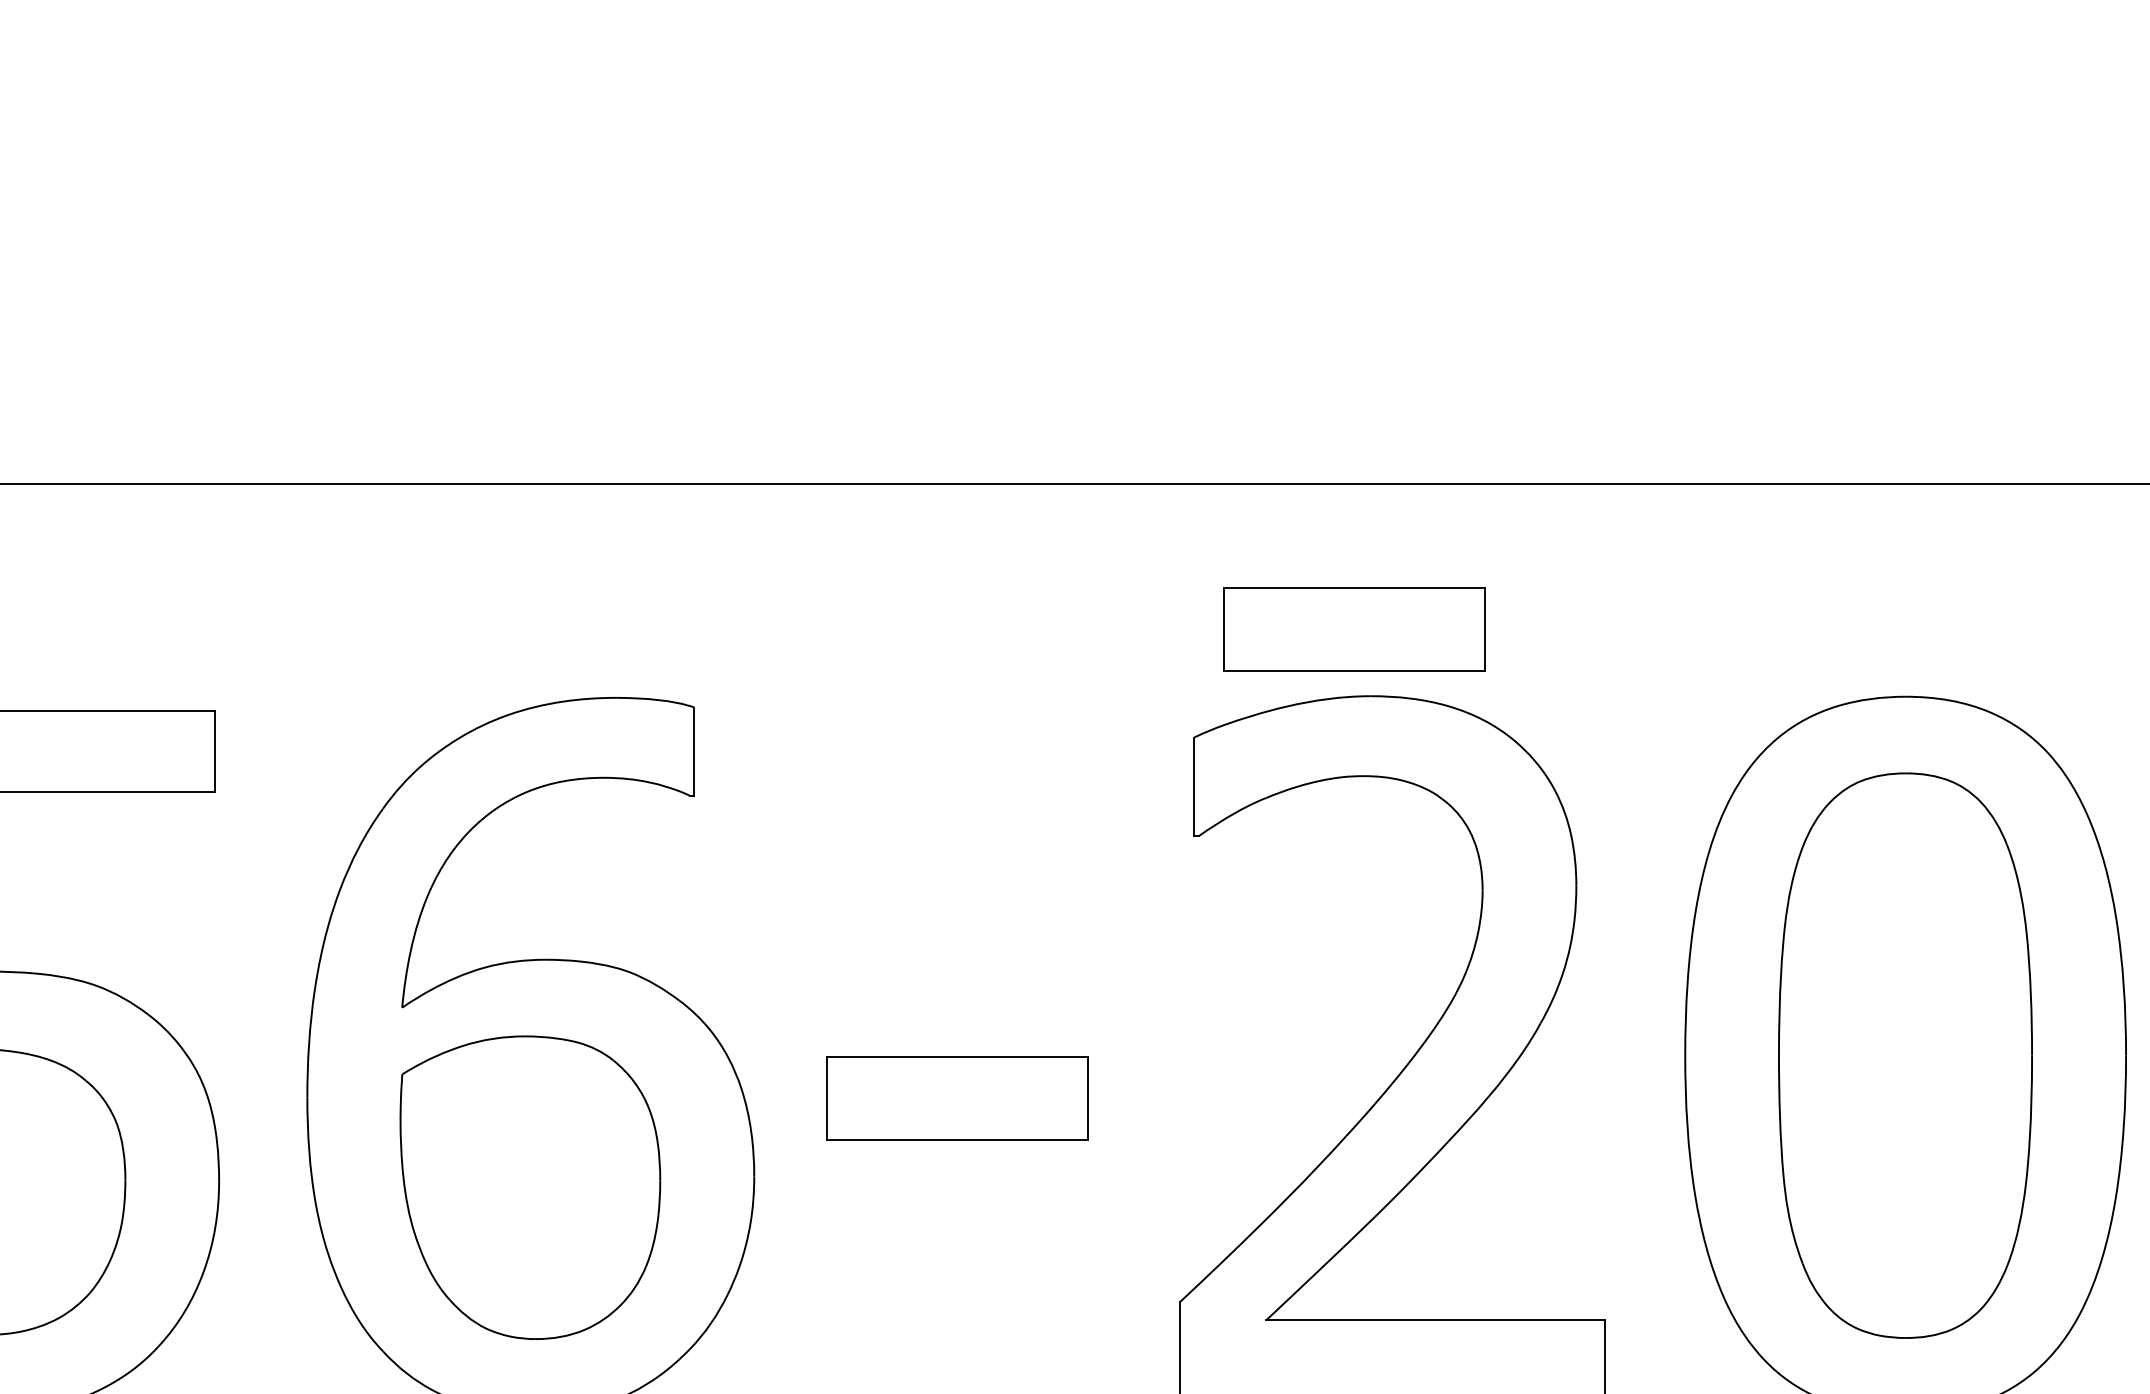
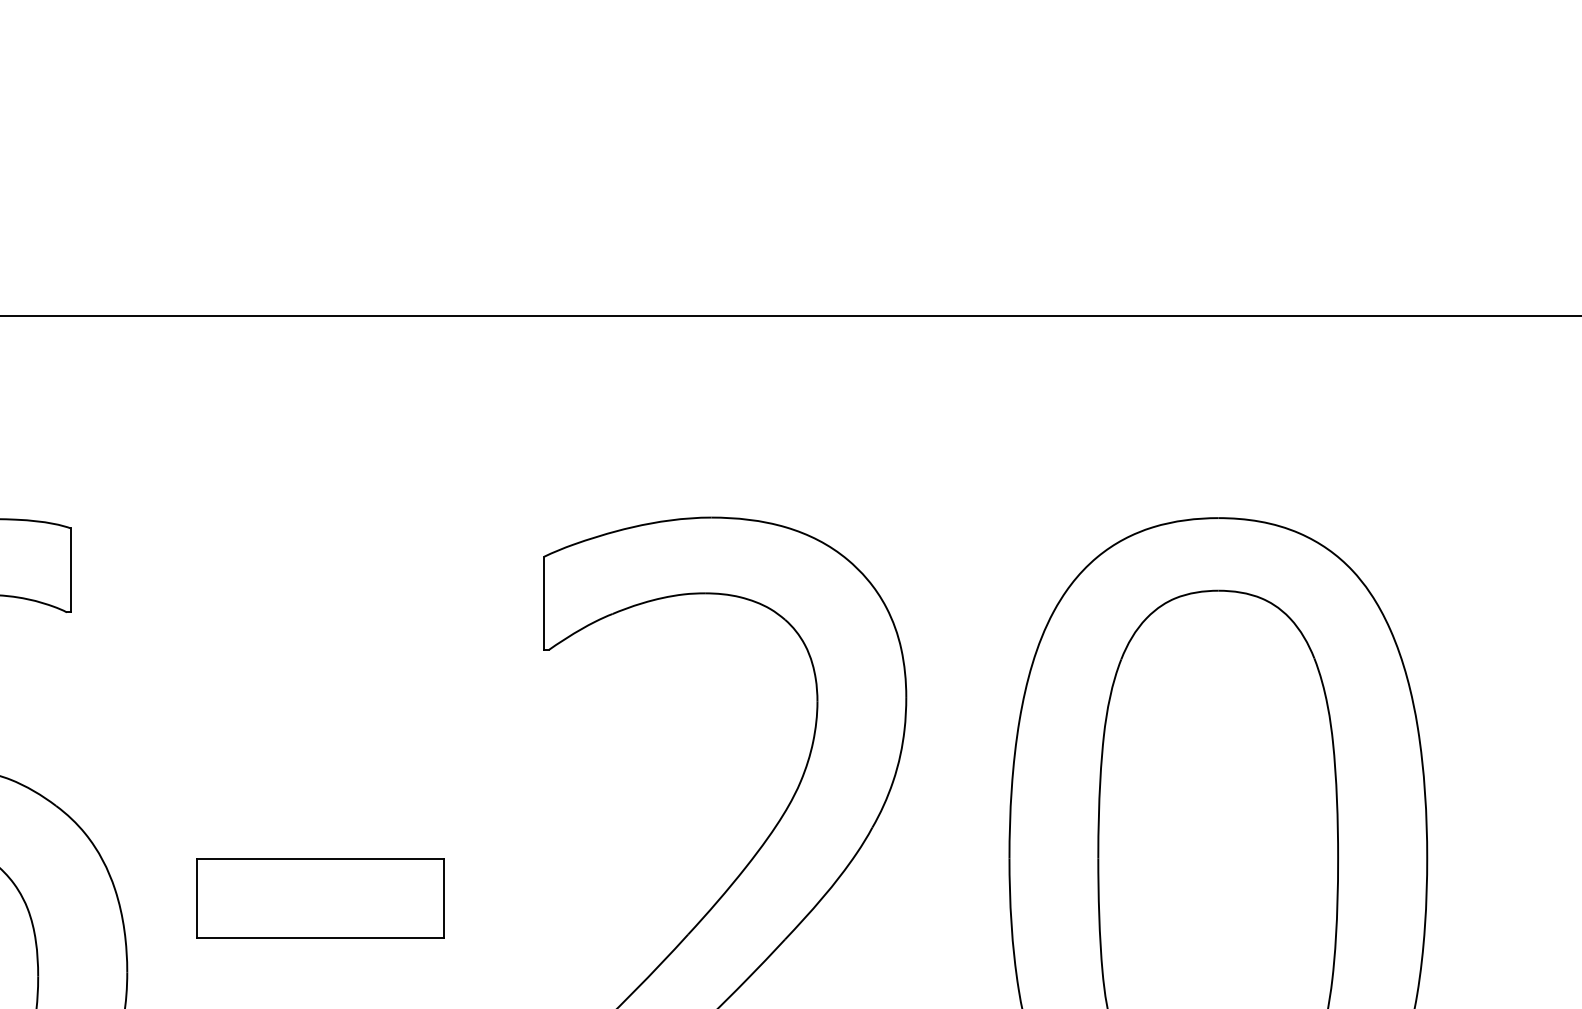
part: (1354, 629) -> (696, 454), removed

